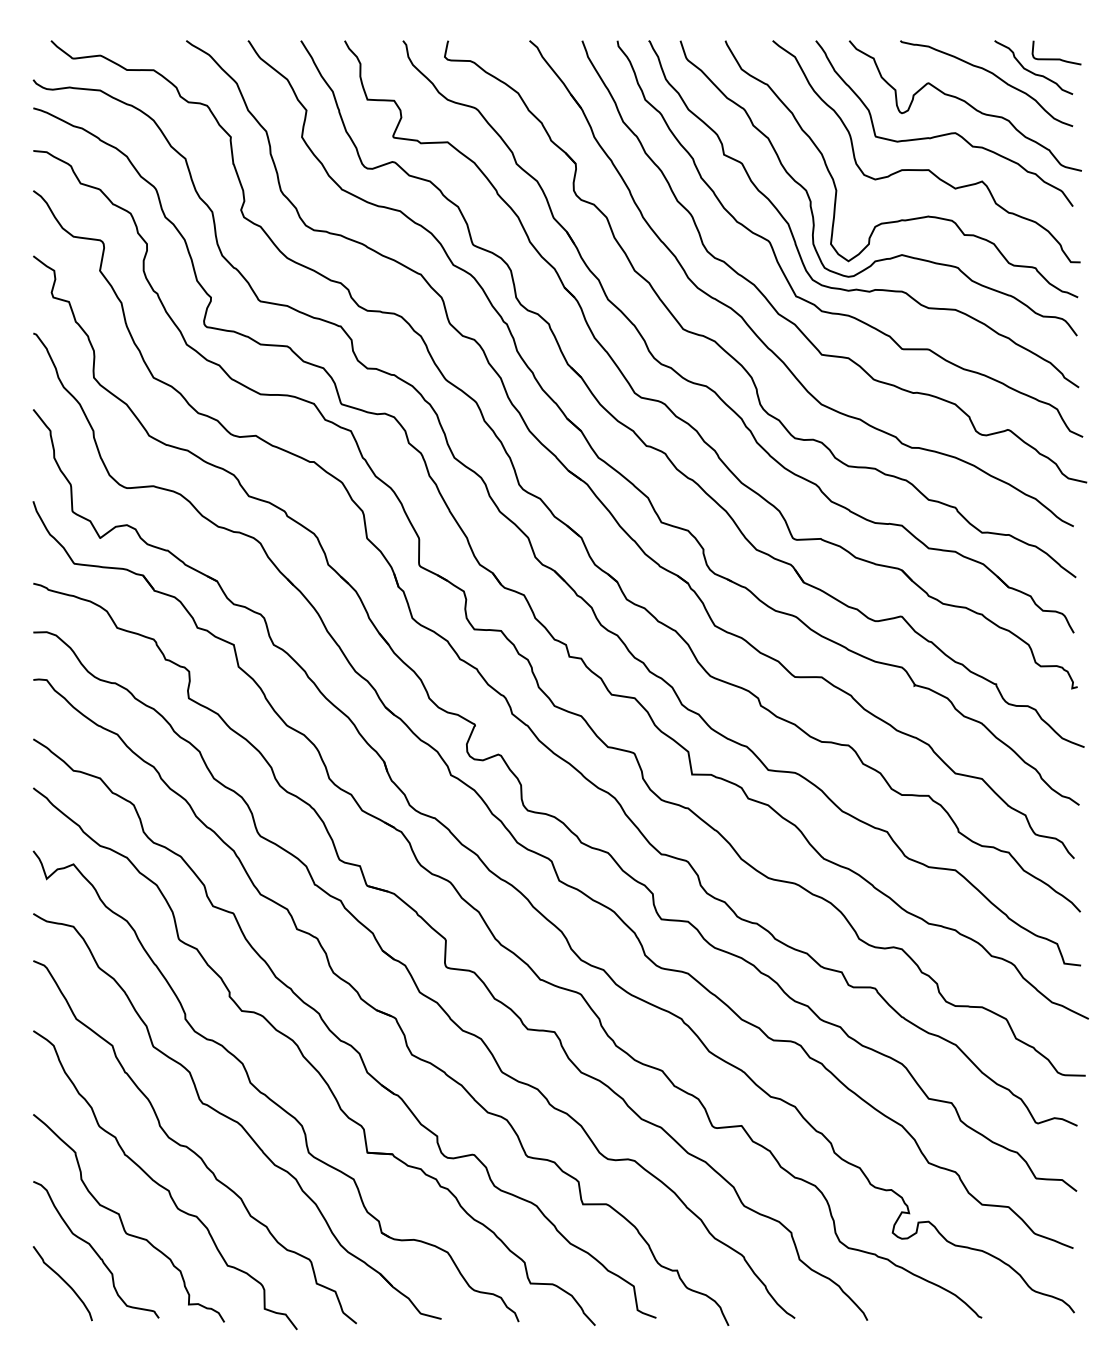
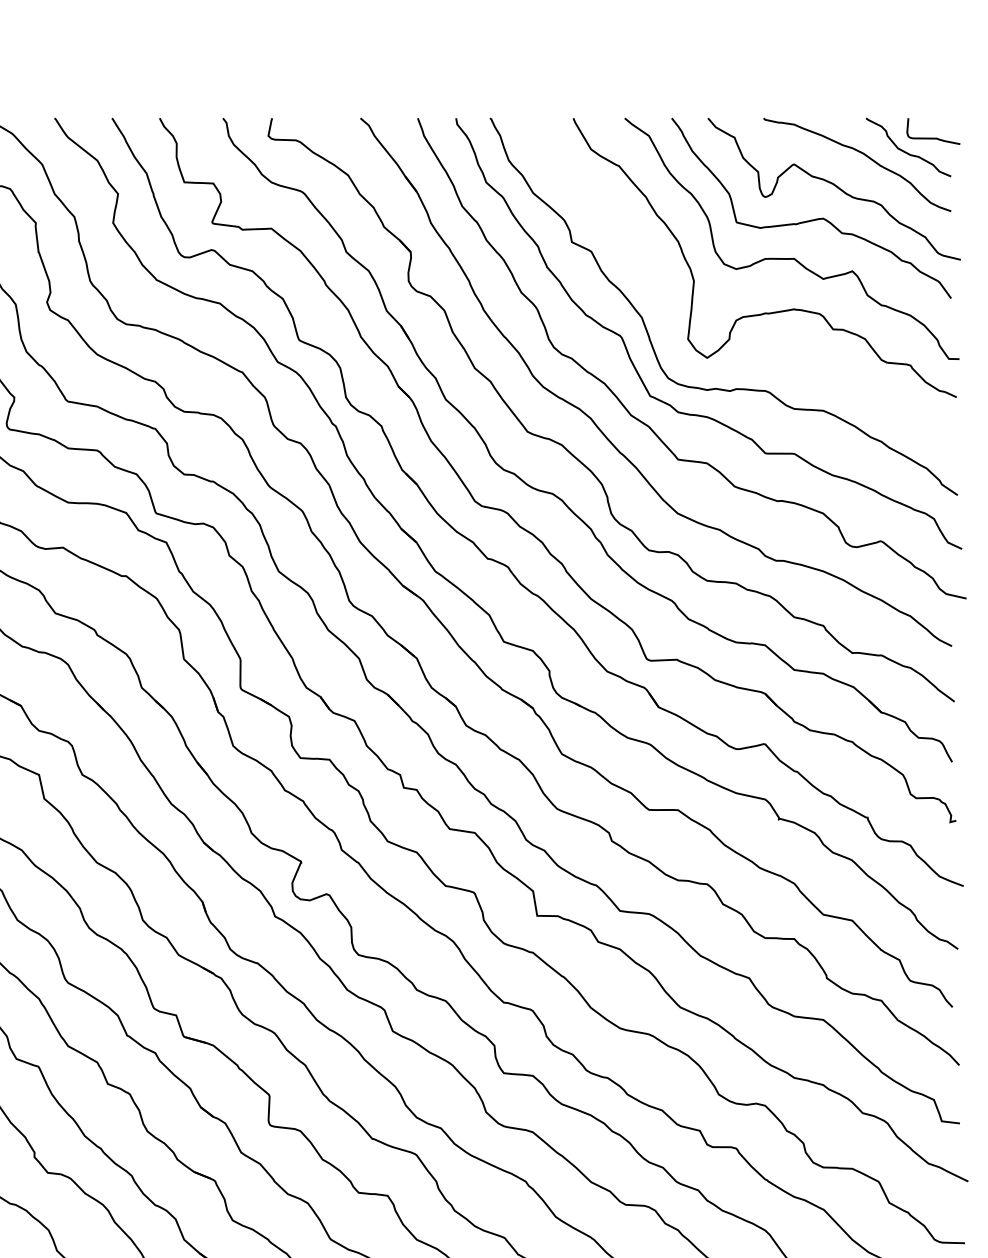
curve: (811, 200) -> (666, 291), removed

